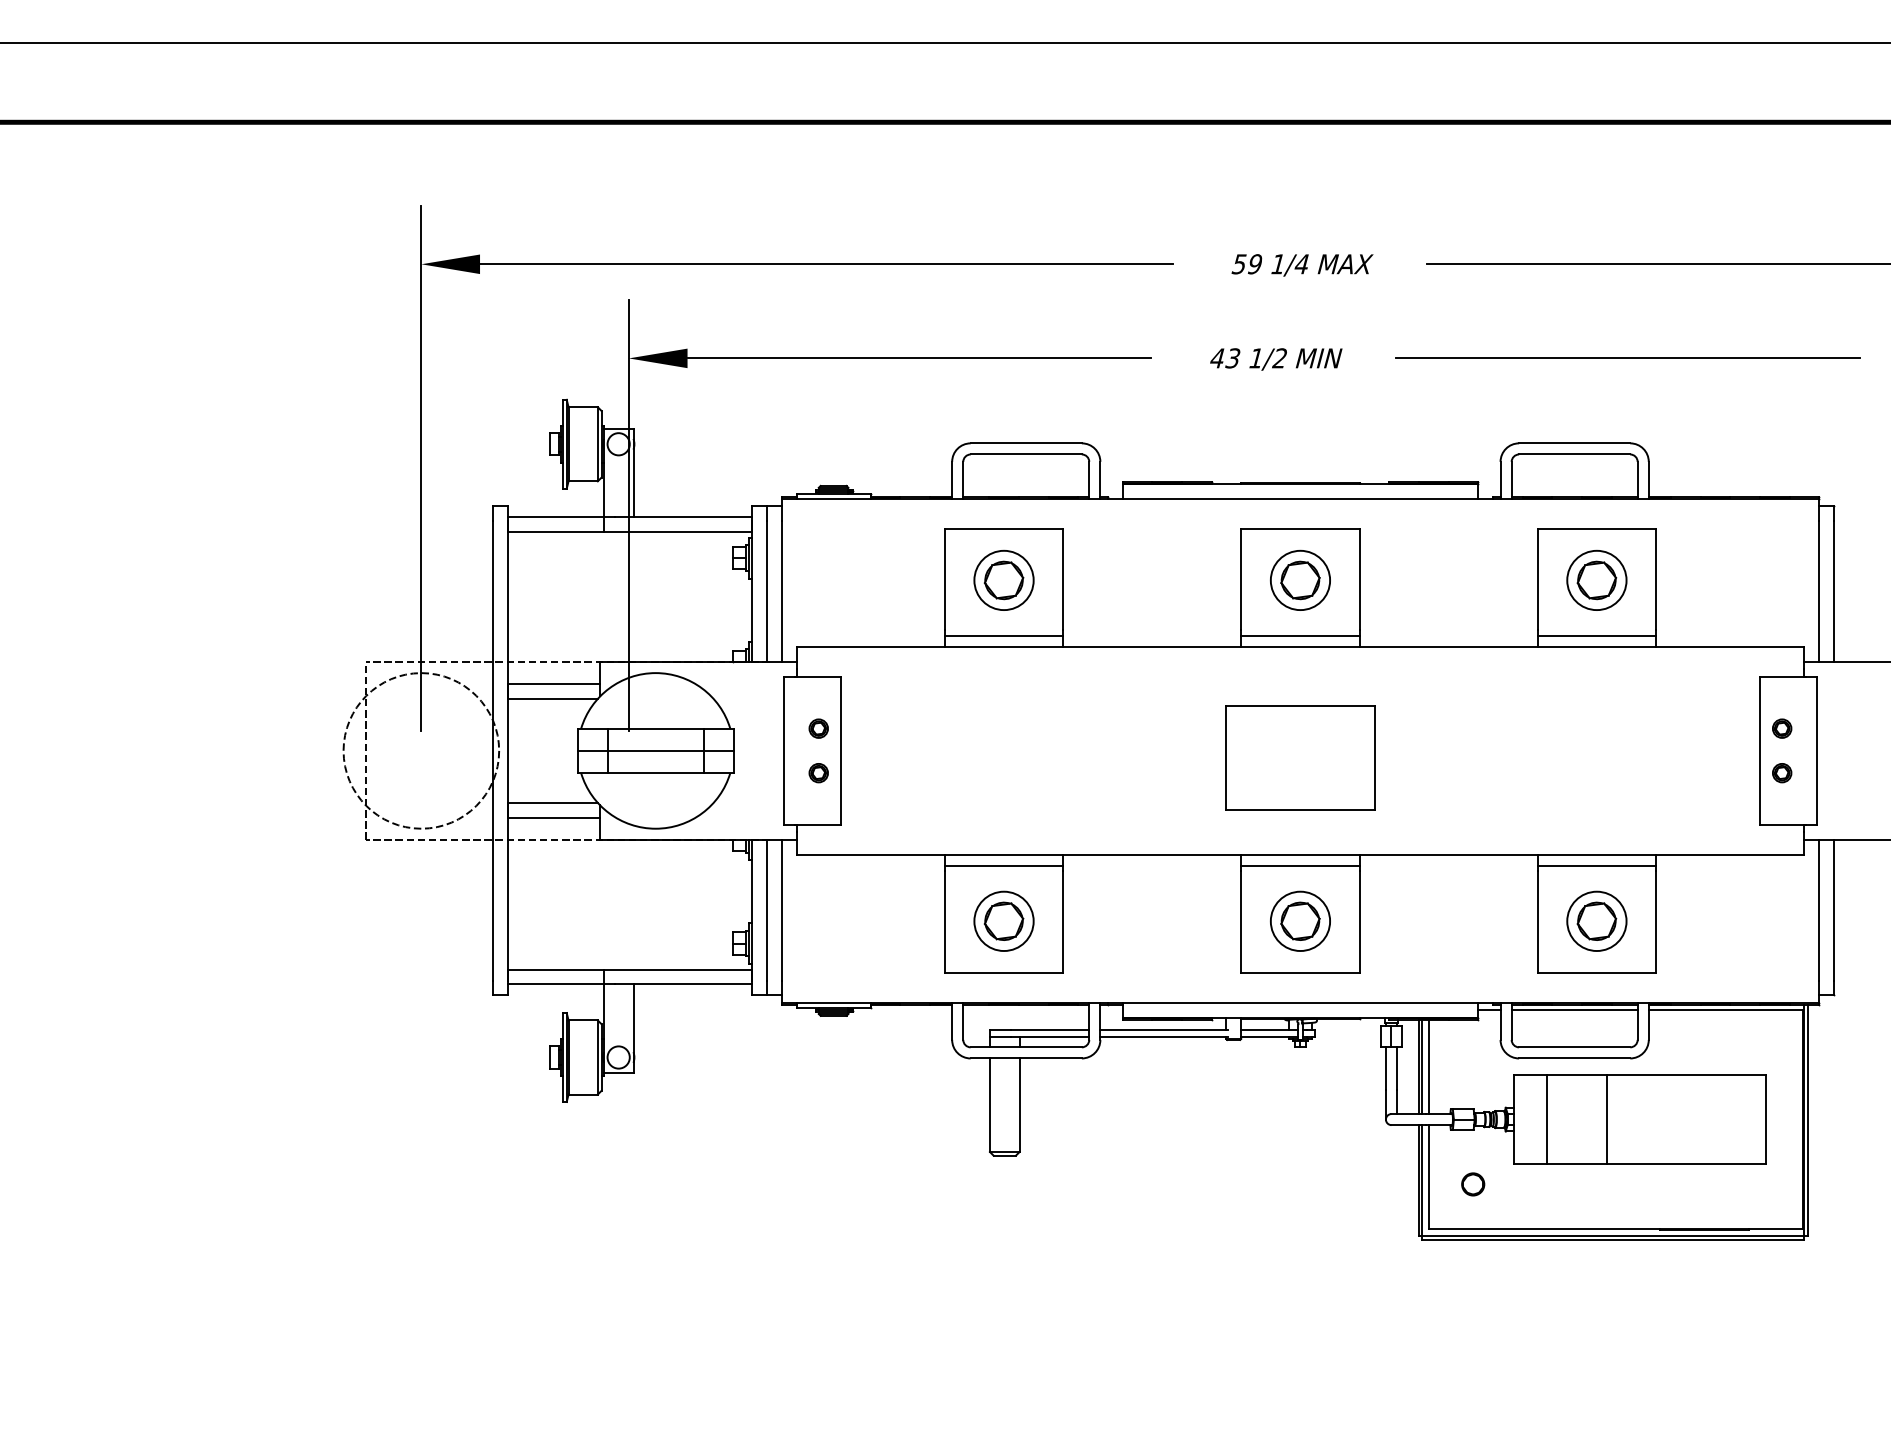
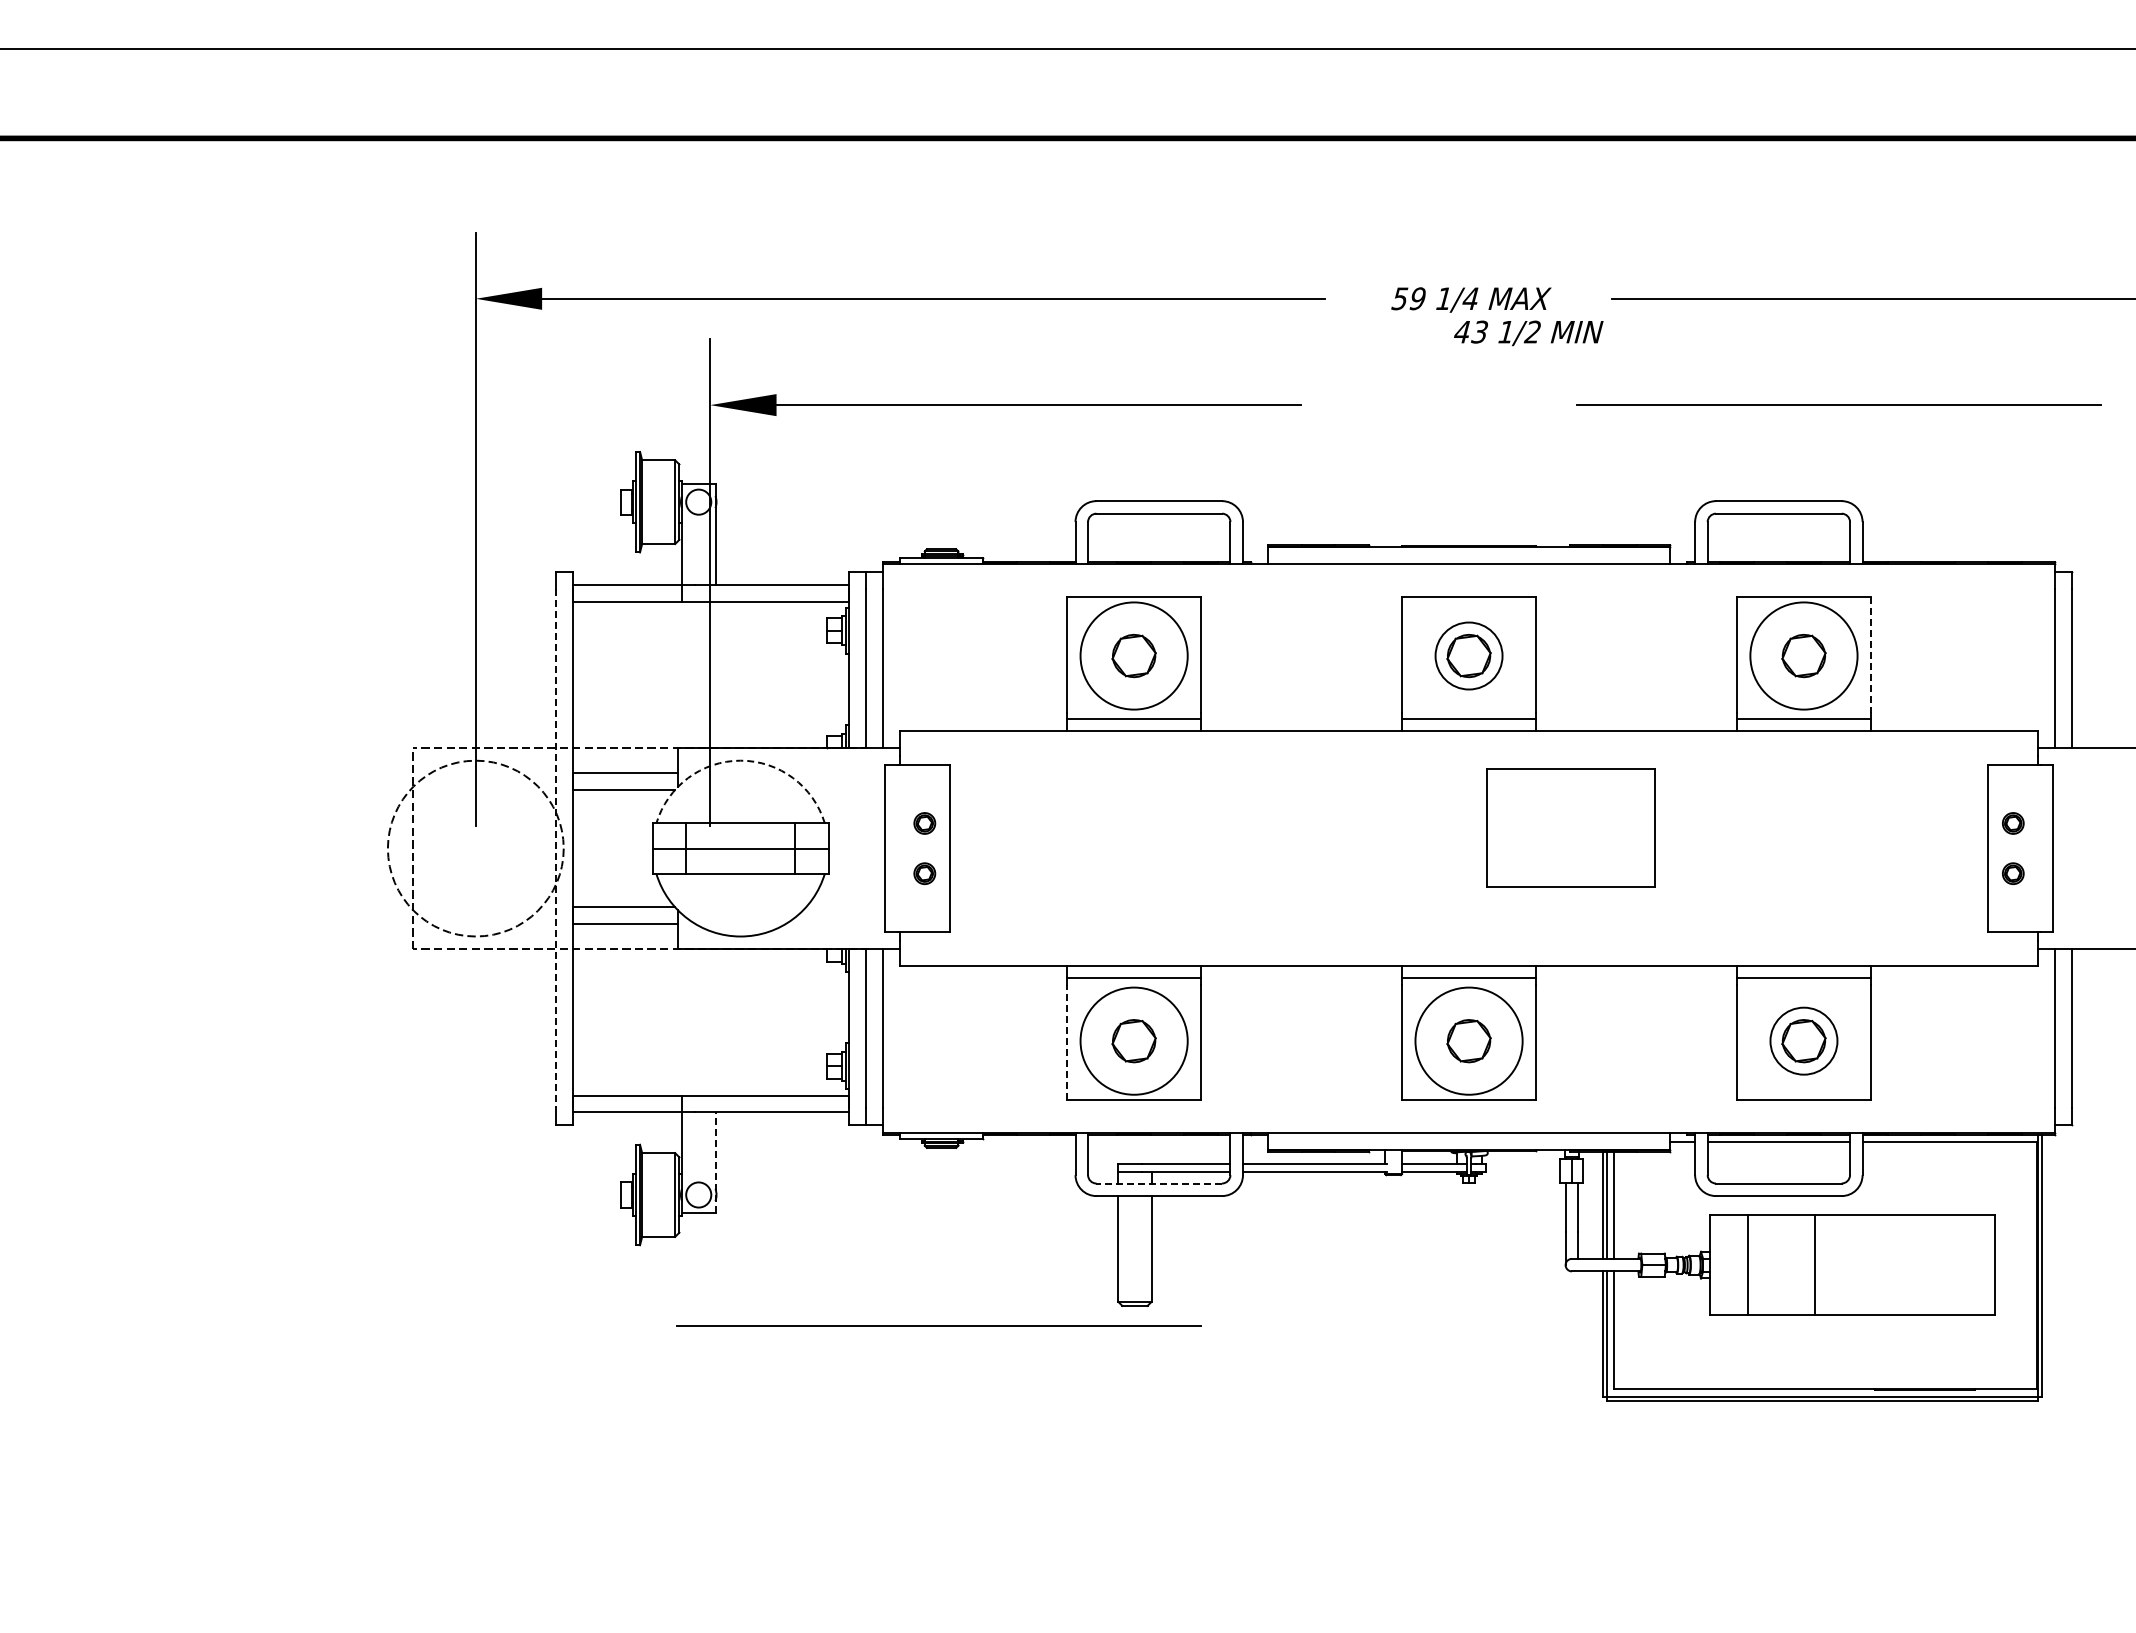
text: (1276, 359) -> (1528, 333), moved
circle: (1003, 579) -> (1133, 655), size x1.6
circle: (1596, 579) -> (1803, 655), size x1.6
line: (1655, 579) -> (1870, 654), solid -> dashed
arc: (655, 672) -> (740, 760), solid -> dashed
line: (492, 750) -> (556, 848), solid -> dashed
part: (1299, 757) -> (1570, 827), moved
circle: (1003, 920) -> (1133, 1040), size x1.6
circle: (1299, 920) -> (1468, 1040), size x1.6
line: (945, 922) -> (1067, 1042), solid -> dashed
line: (633, 1028) -> (715, 1162), solid -> dashed
line: (1026, 1047) -> (1159, 1183), solid -> dashed
line: (830, 1173) -> (938, 1325), added
circle: (1472, 1184) -> (1663, 1338), removed

